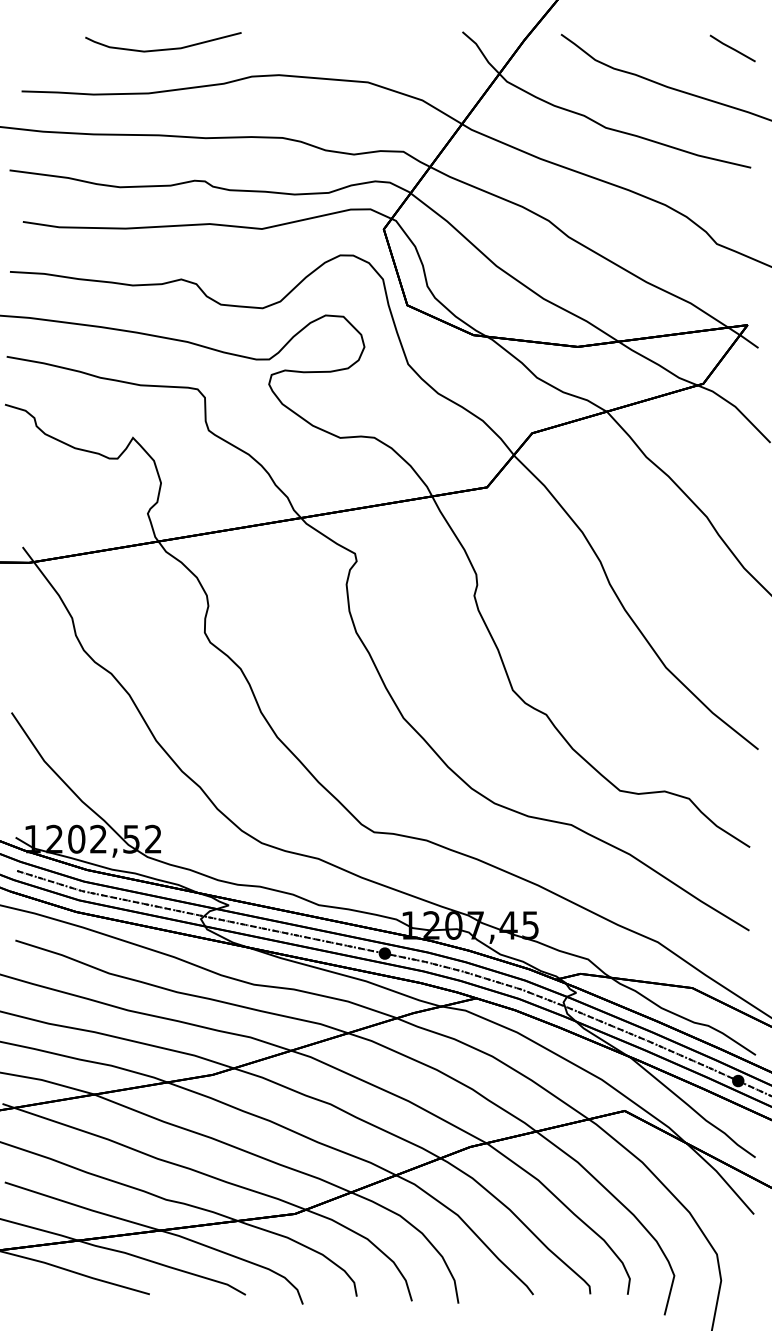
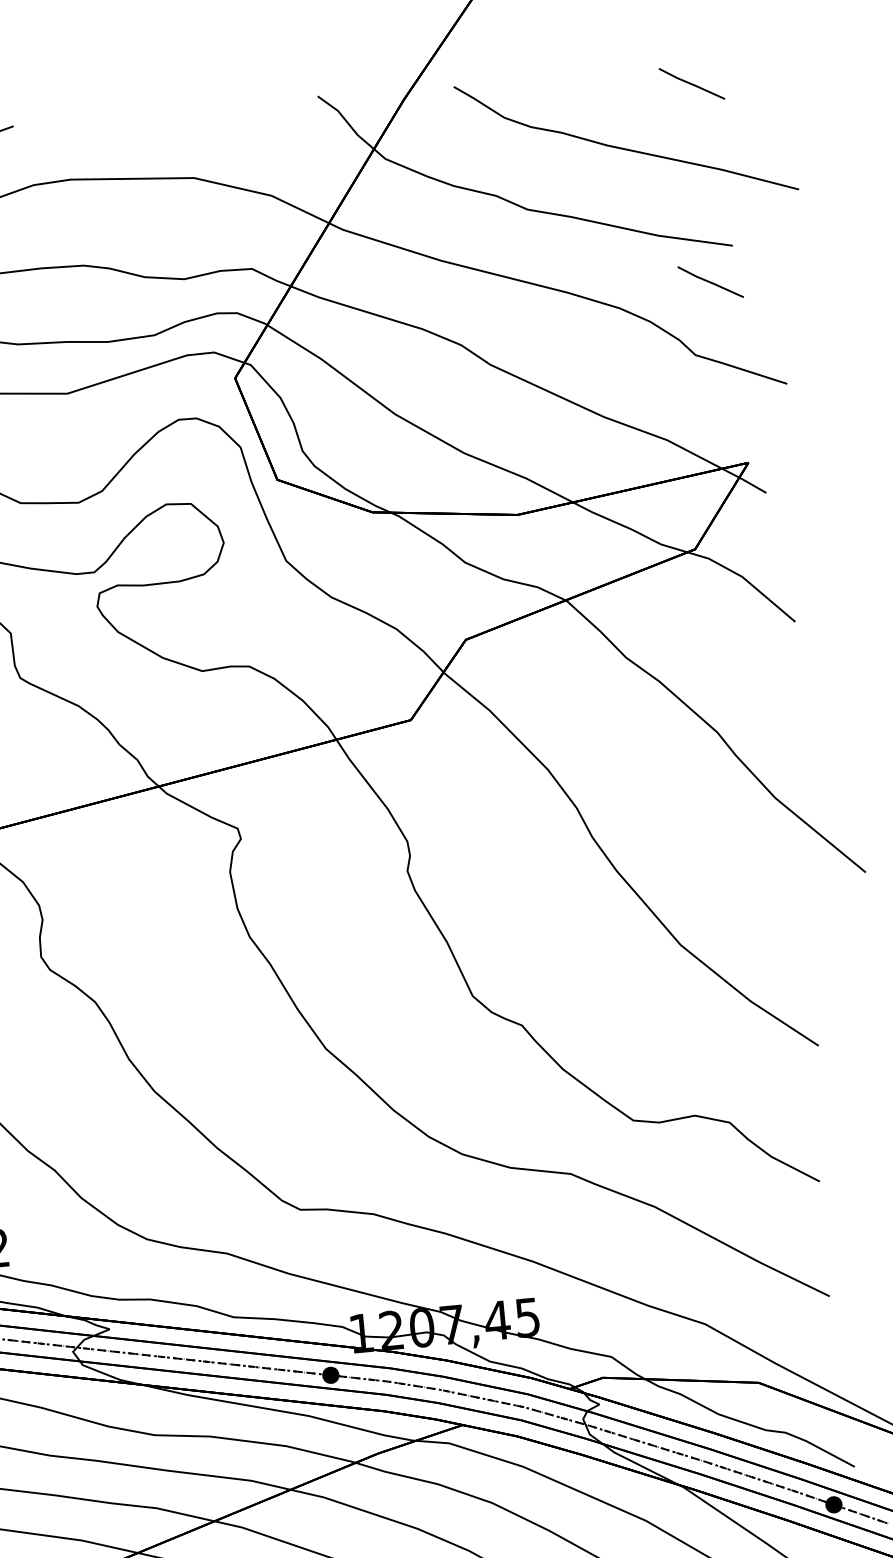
line: (732, 192) -> (710, 282), added

